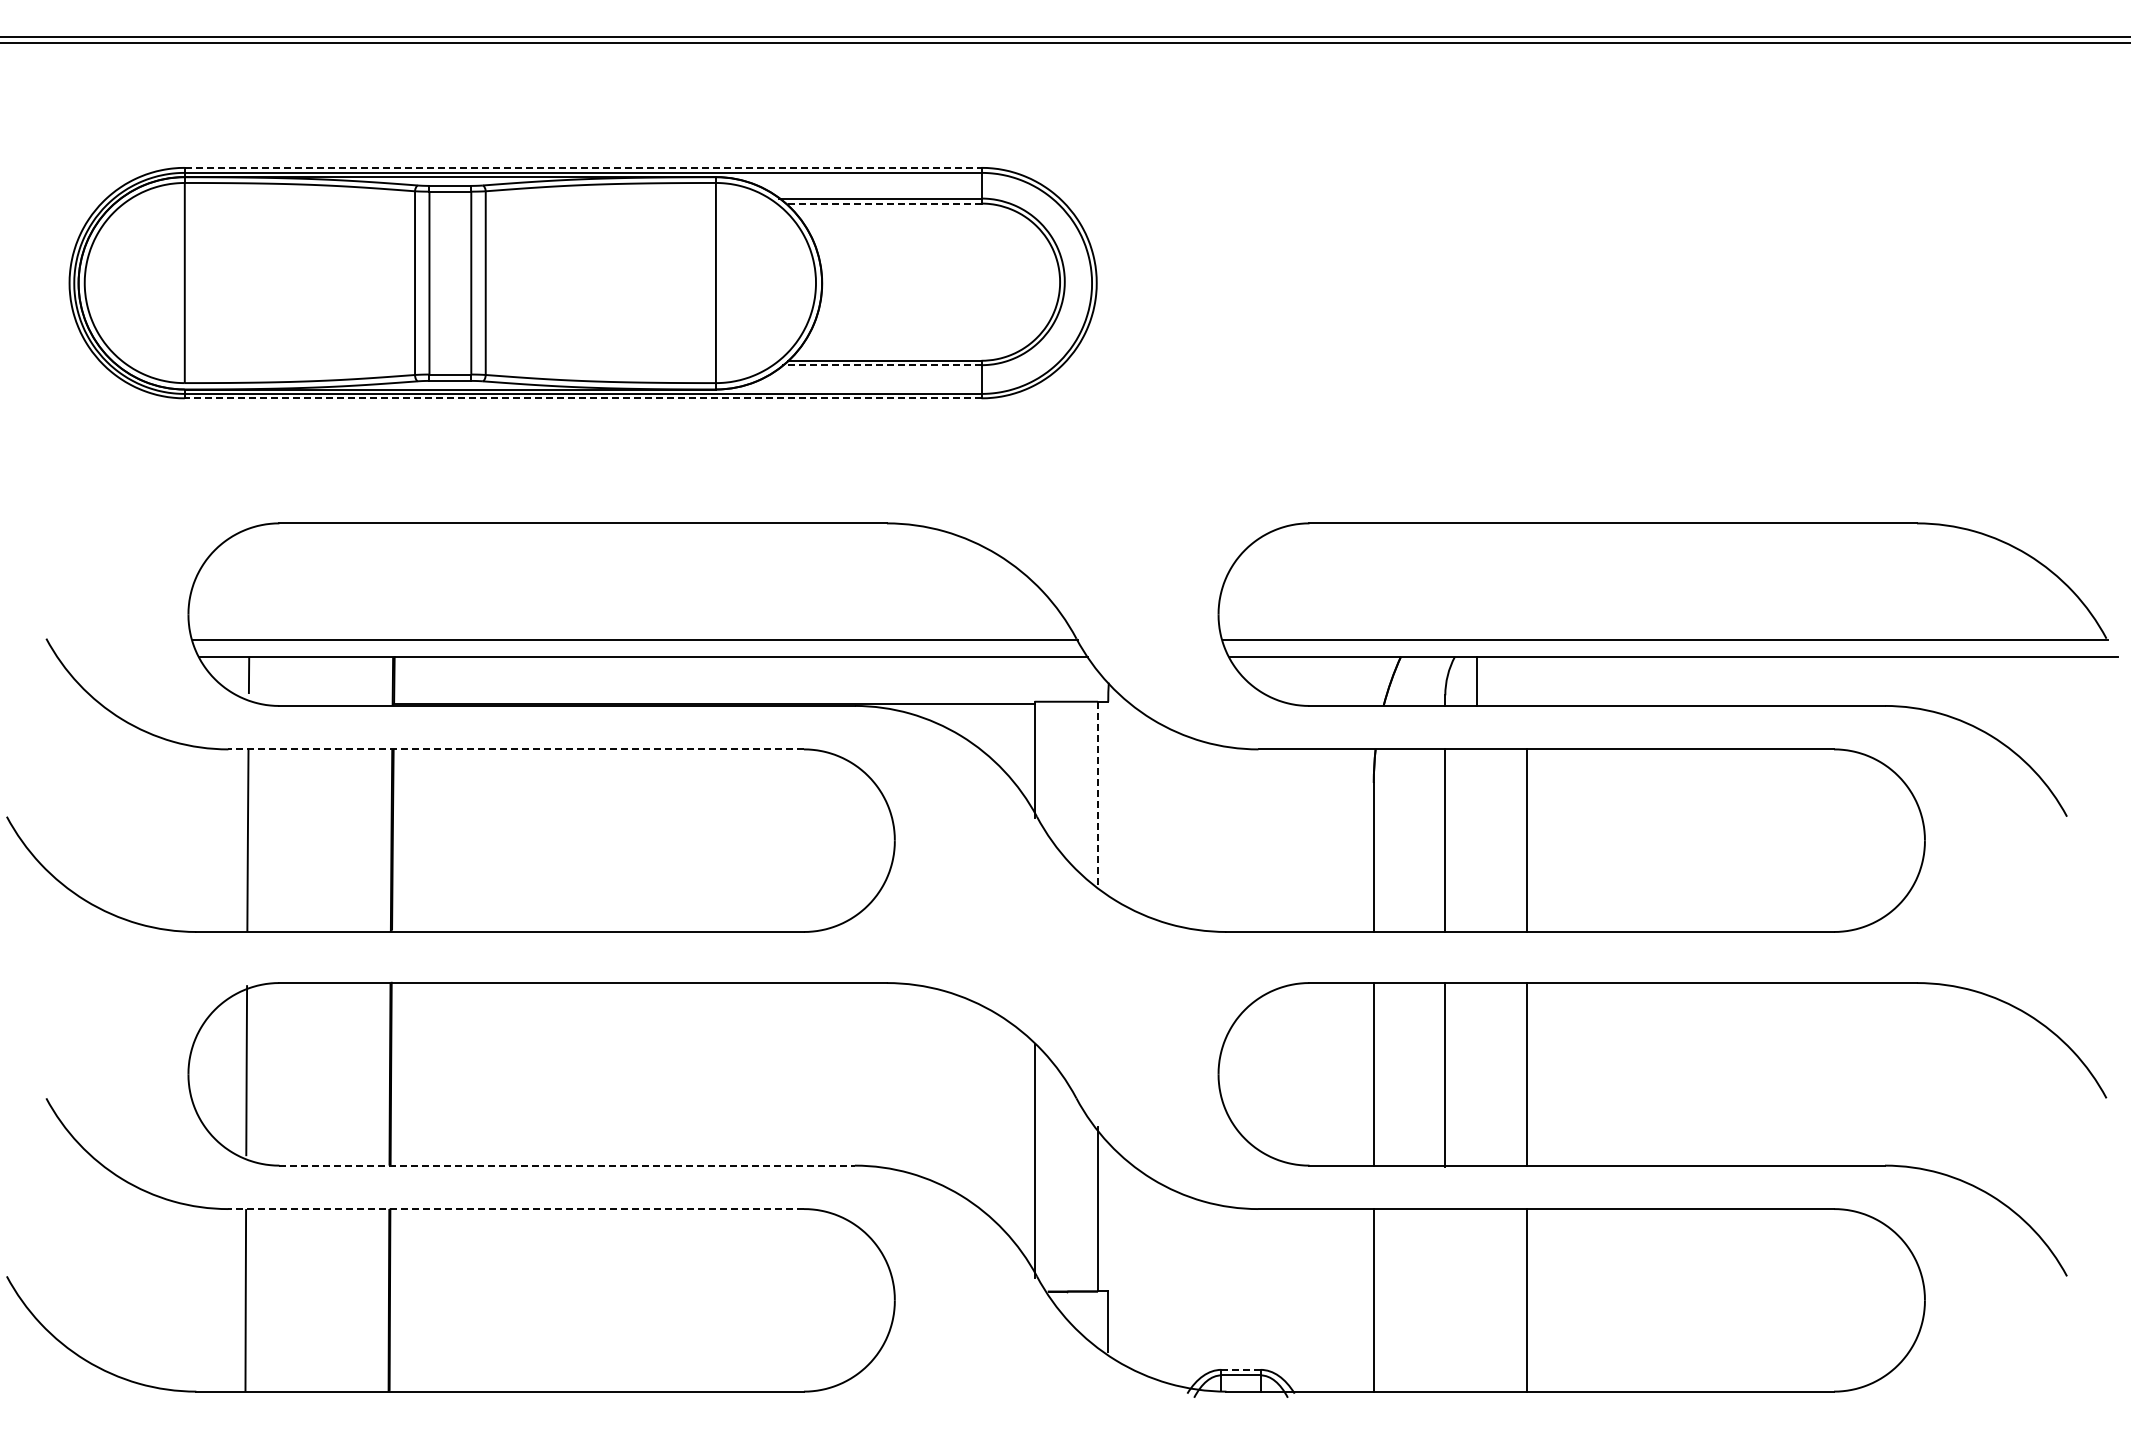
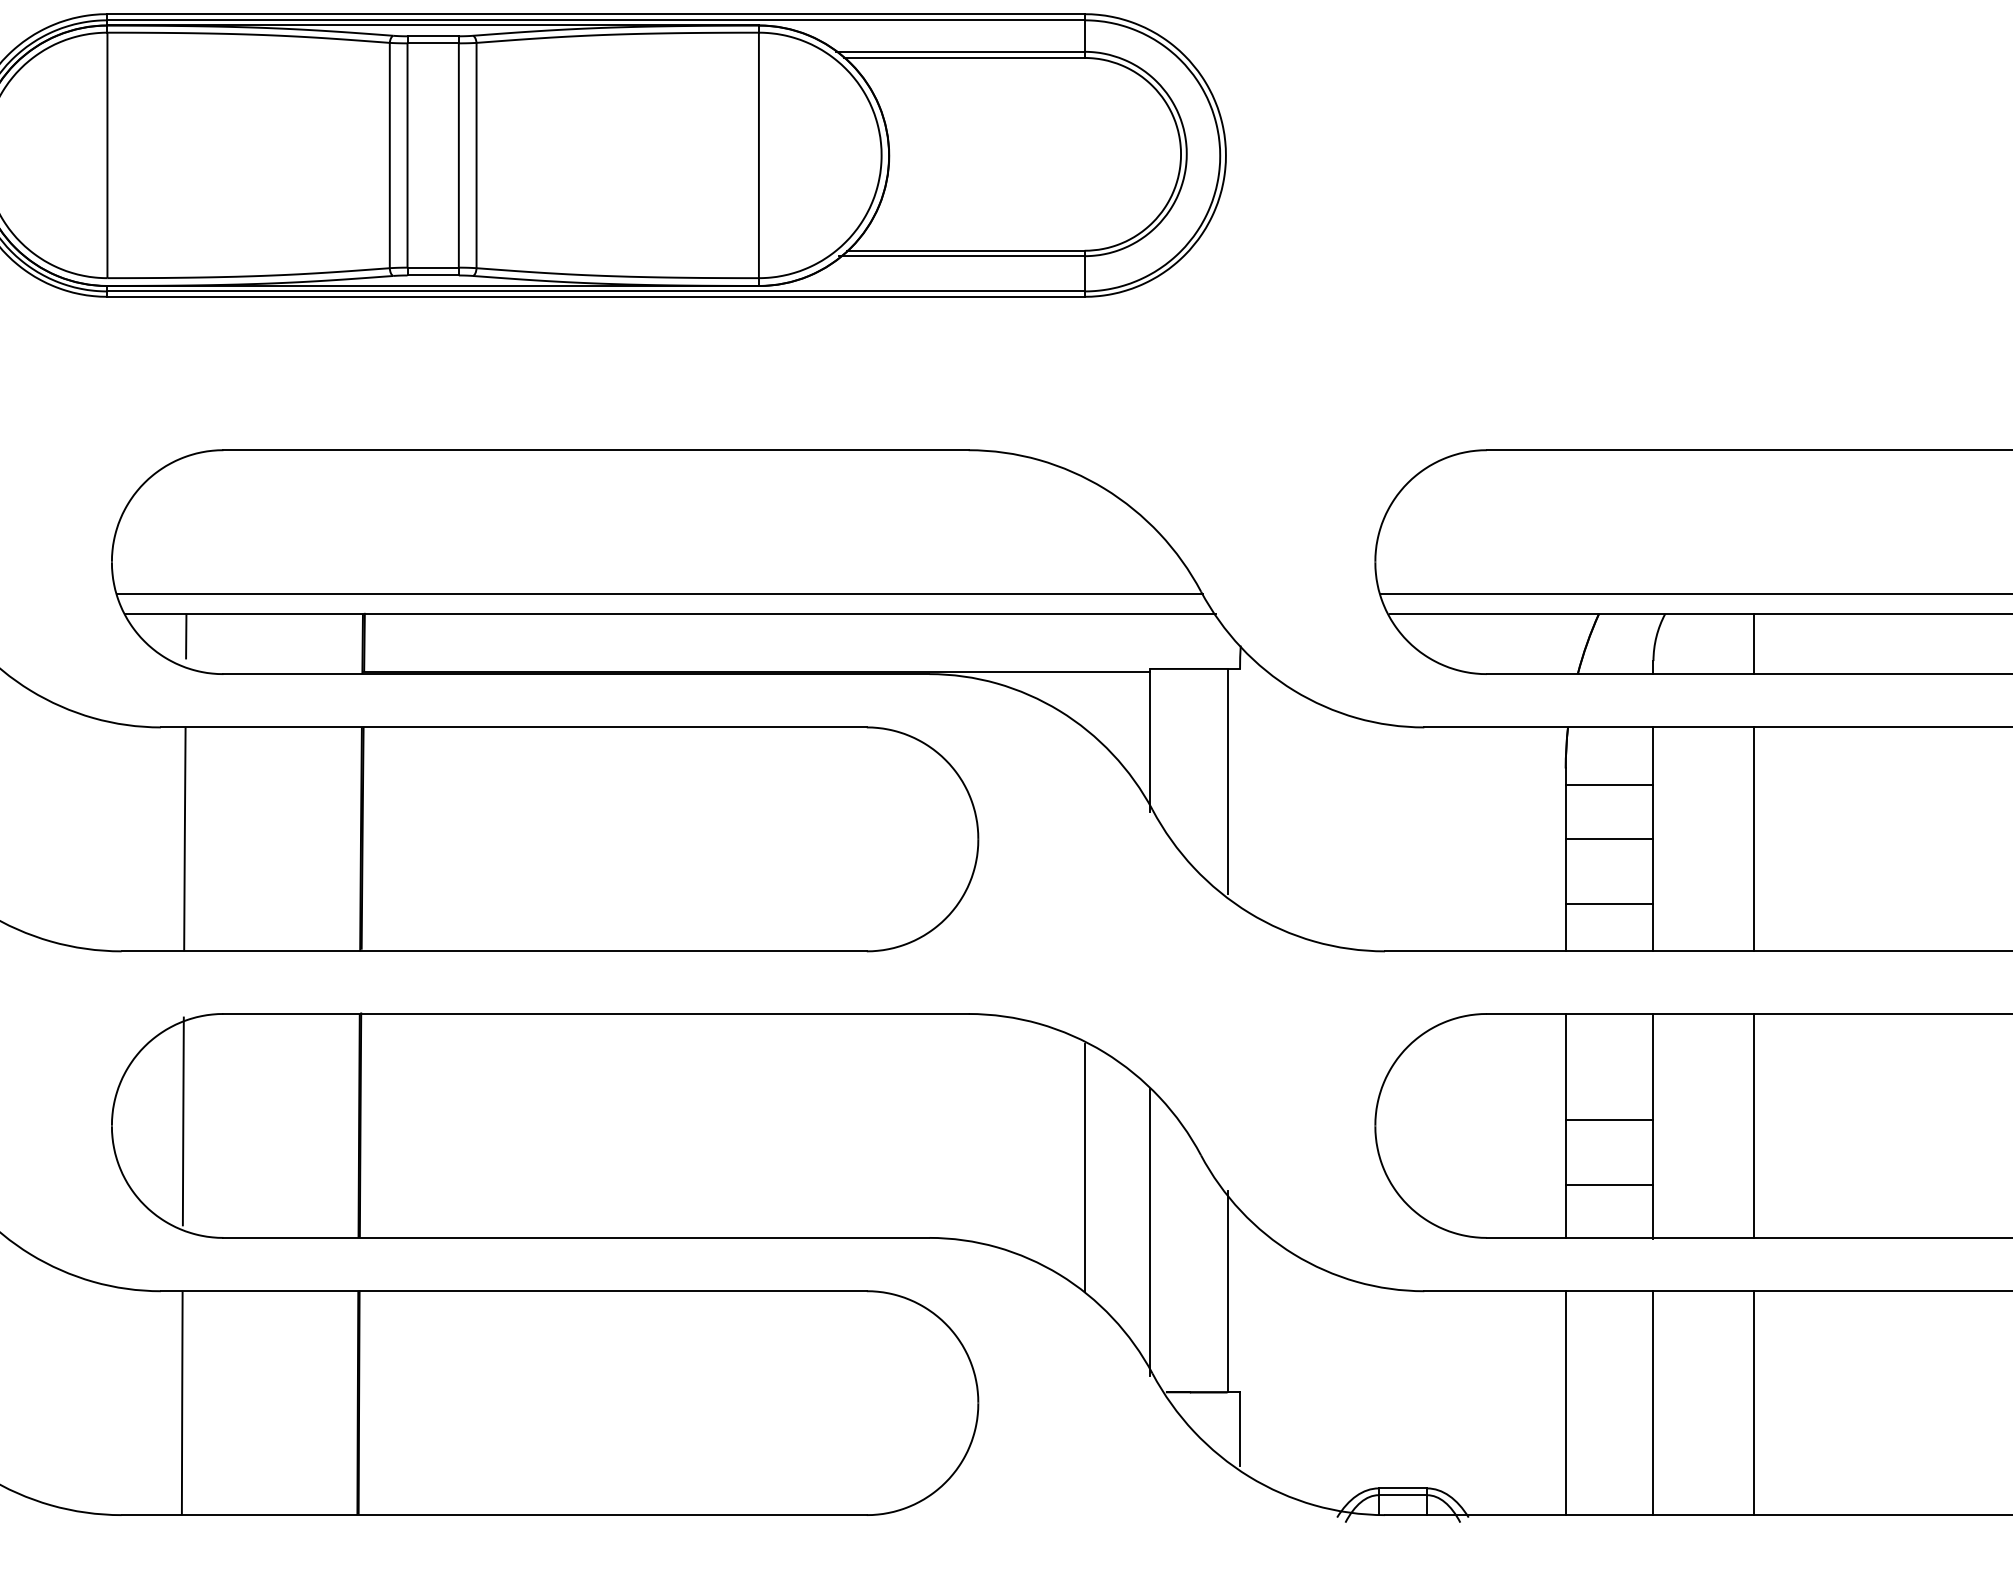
line: (583, 167) -> (596, 13), dashed -> solid
line: (882, 203) -> (963, 57), dashed -> solid
line: (881, 365) -> (961, 256), dashed -> solid
line: (582, 398) -> (595, 297), dashed -> solid
line: (1477, 680) -> (1754, 642), moved
line: (516, 749) -> (514, 727), dashed -> solid
line: (1098, 793) -> (1228, 781), dashed -> solid
line: (1409, 796) -> (1609, 785), added
line: (1409, 840) -> (1609, 839), added
line: (1409, 893) -> (1609, 904), added
line: (1409, 1069) -> (1609, 1120), added
line: (981, 1108) -> (1084, 1167), added
line: (1409, 1122) -> (1609, 1185), added
line: (567, 1165) -> (576, 1237), dashed -> solid
line: (516, 1209) -> (514, 1291), dashed -> solid
line: (1445, 1300) -> (1653, 1403), added
line: (1241, 1369) -> (1403, 1487), dashed -> solid

